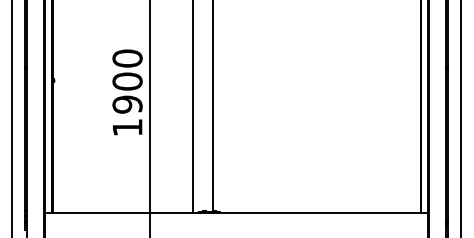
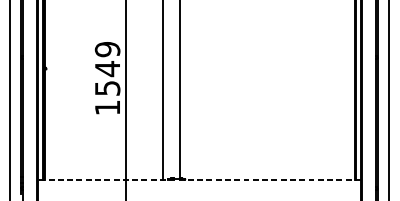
text: (127, 81) -> (107, 68), 1900 -> 1549
line: (235, 212) -> (198, 179), solid -> dashed

